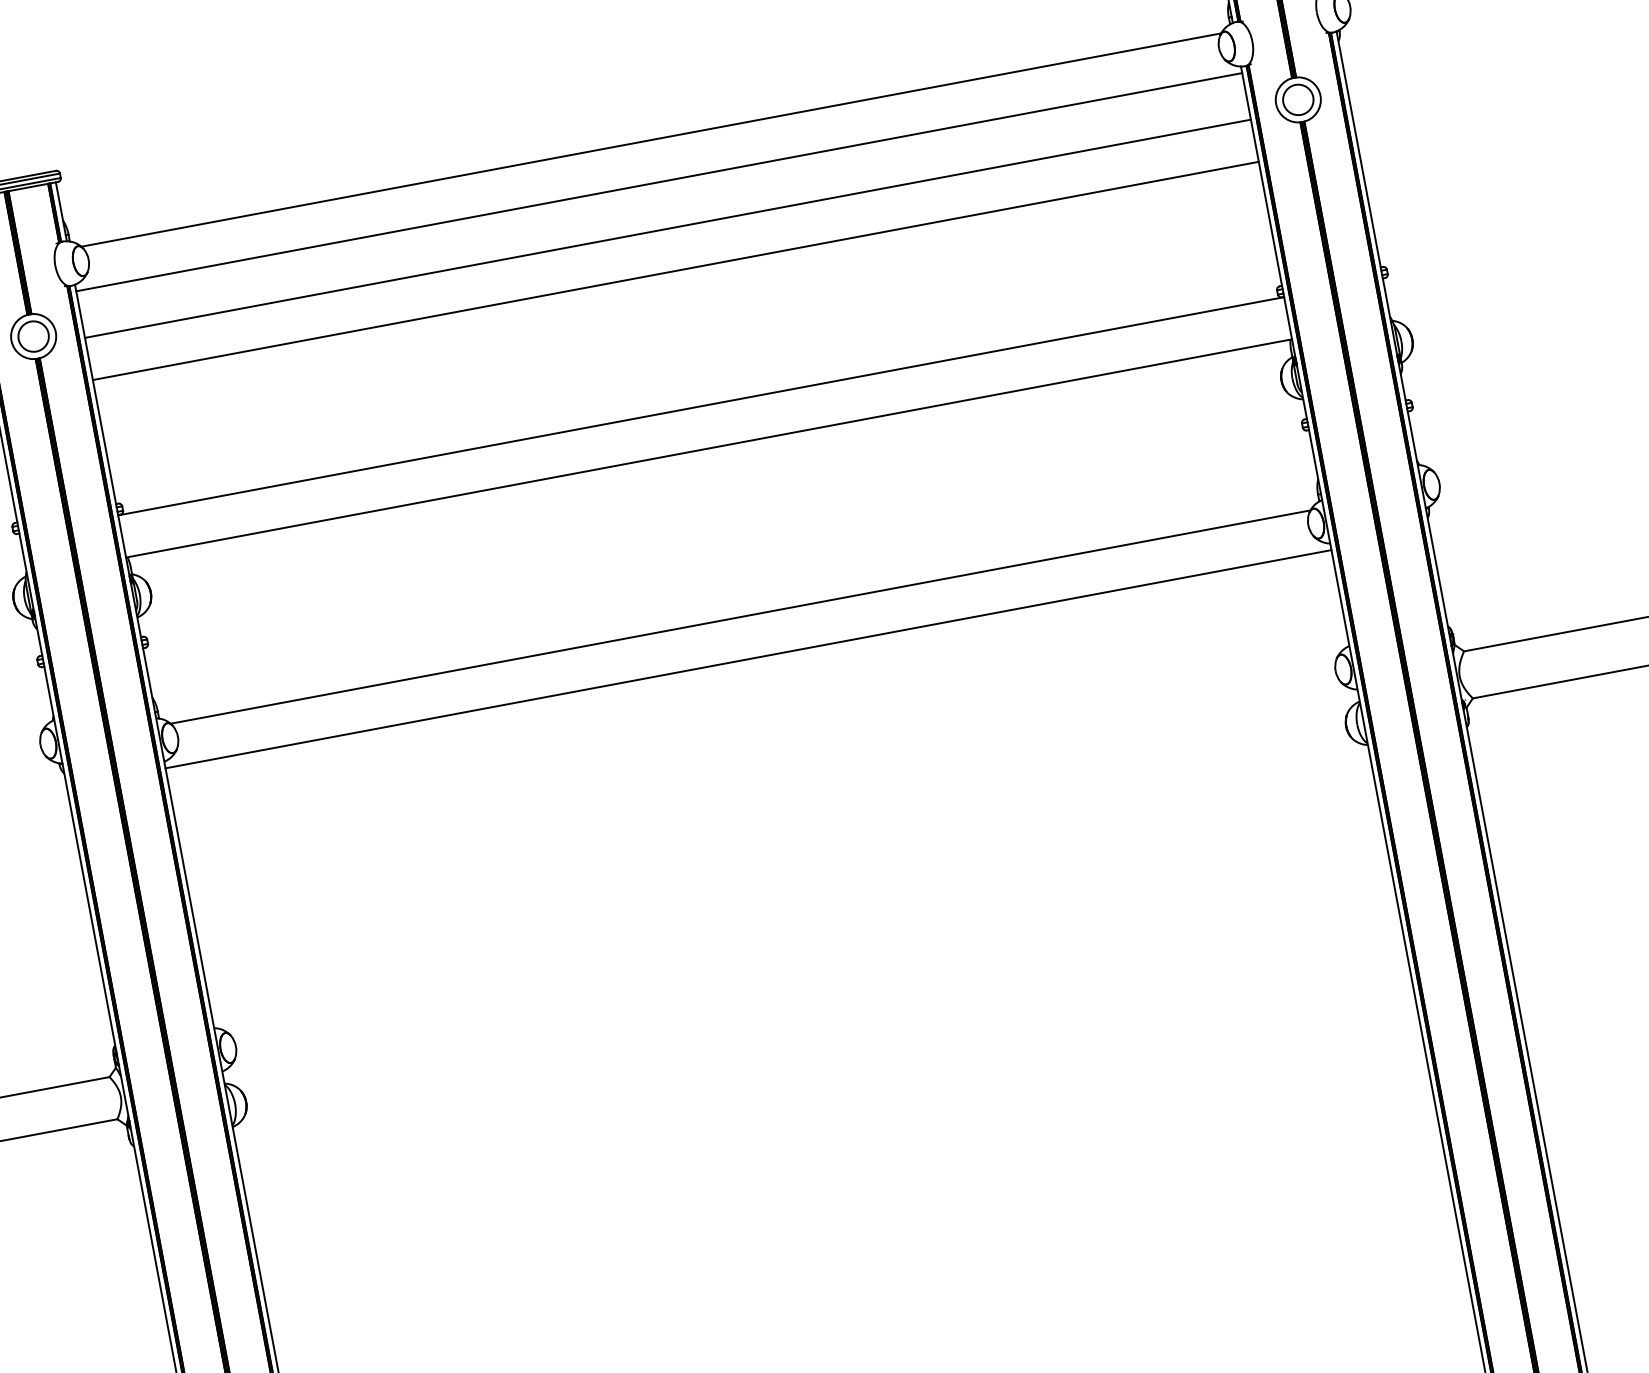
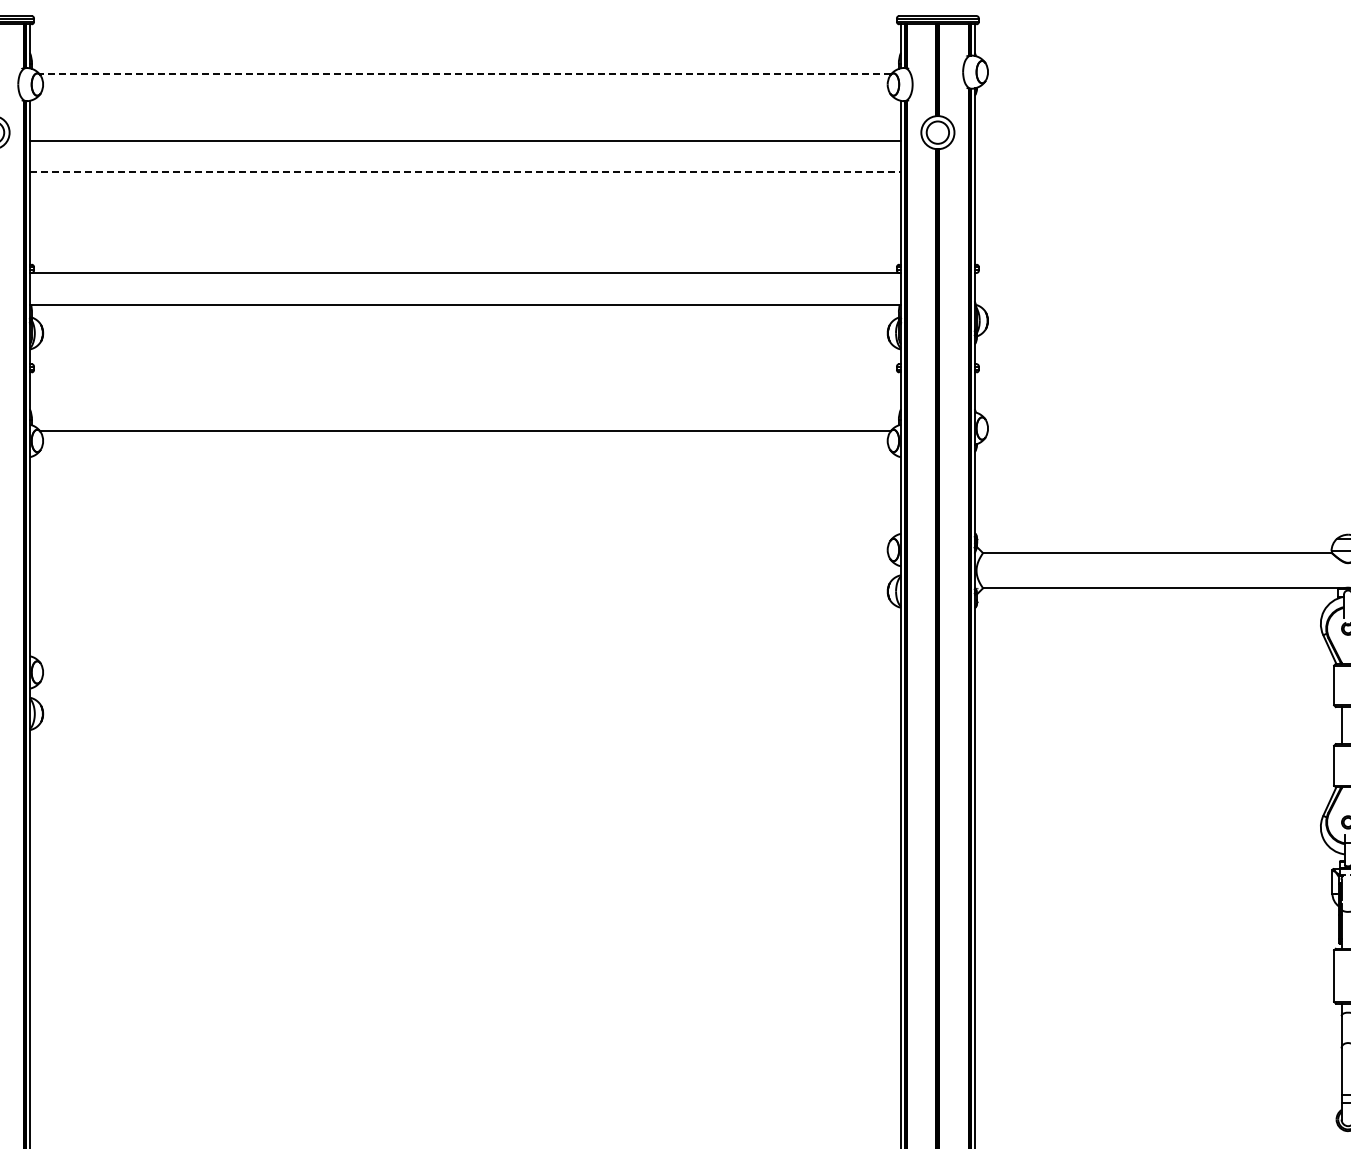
line: (651, 140) -> (465, 74), solid -> dashed
line: (659, 181) -> (465, 105), removed
line: (675, 271) -> (465, 172), solid -> dashed
line: (748, 659) -> (465, 462), removed

